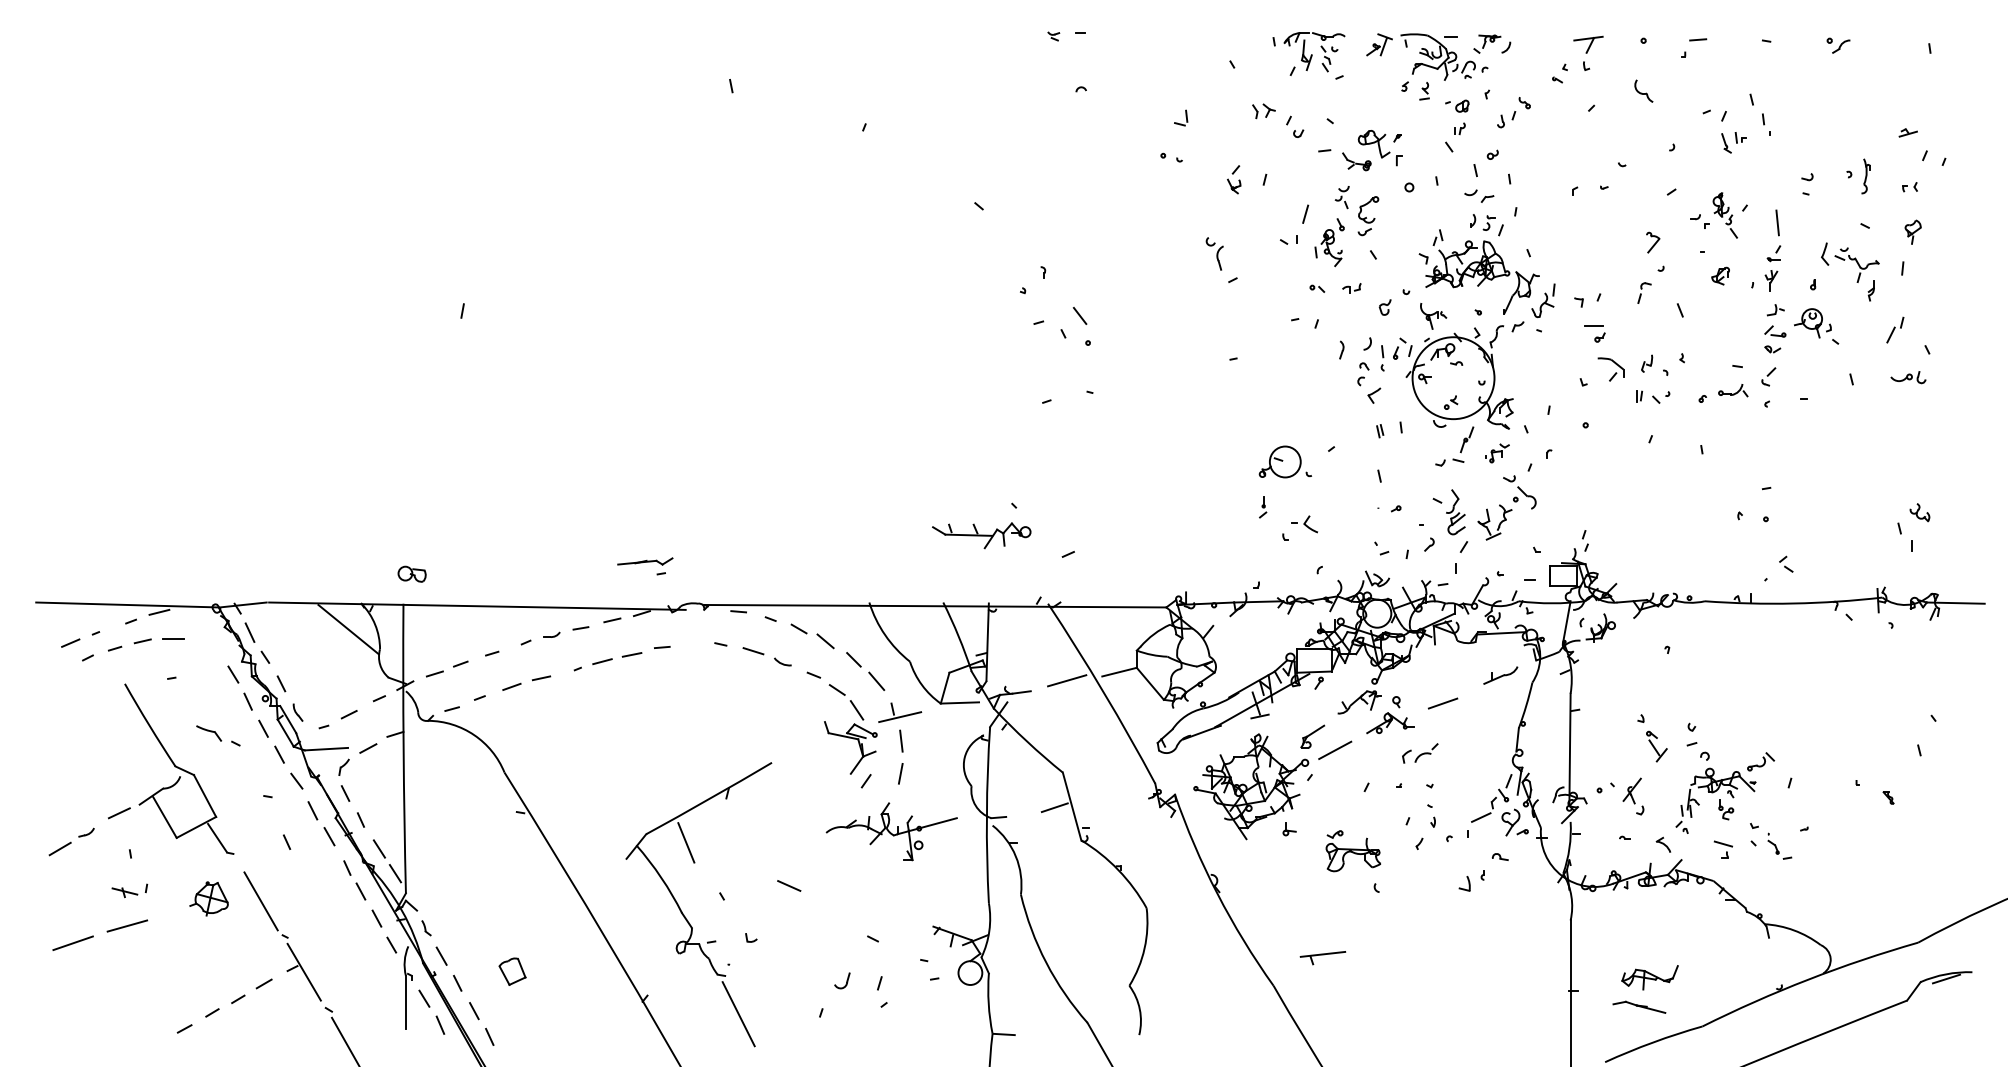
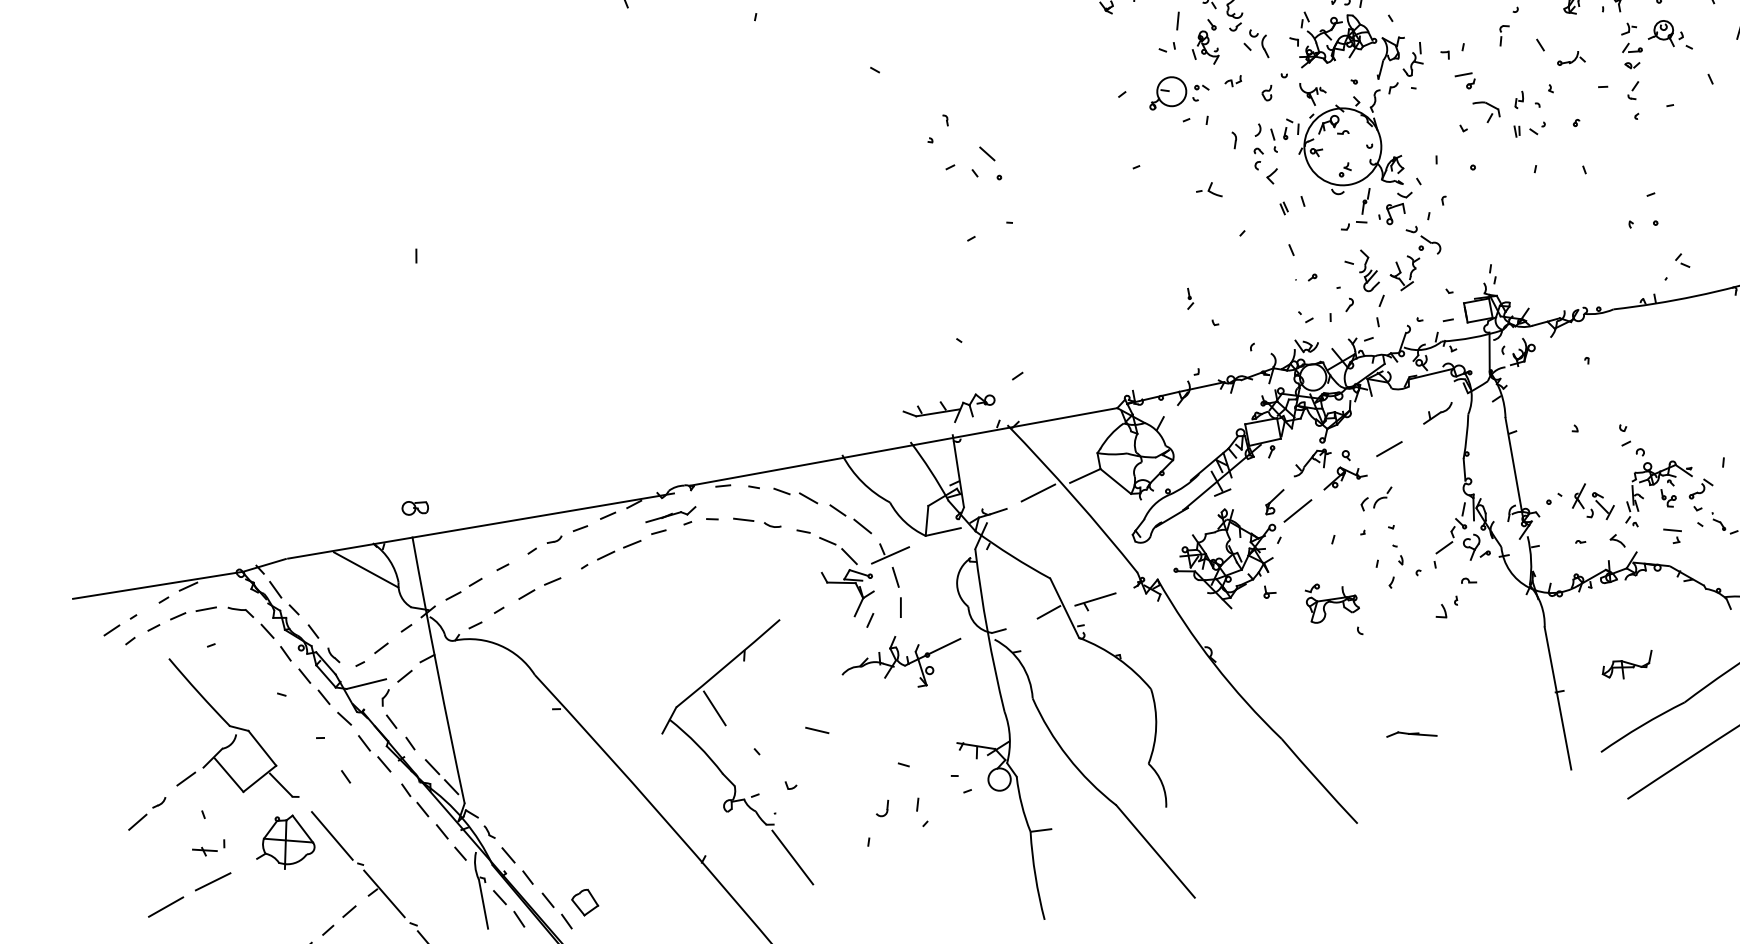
part: (1214, 253) -> (1259, 43), moved
part: (1733, 390) -> (1570, 58), moved
part: (1497, 453) -> (1396, 208), size x1.67
part: (1284, 461) -> (1170, 91), moved
part: (1304, 524) -> (1208, 191), moved
part: (981, 535) -> (949, 410), moved
part: (645, 566) -> (671, 519), moved
part: (209, 733) -> (241, 612), moved
part: (1656, 746) -> (1603, 505), moved
part: (1761, 761) -> (1701, 488), moved
part: (208, 898) -> (283, 842), size x1.67
part: (1322, 958) -> (1095, 603), moved
part: (512, 971) -> (585, 902), moved
part: (1639, 1006) -> (1411, 734), moved

